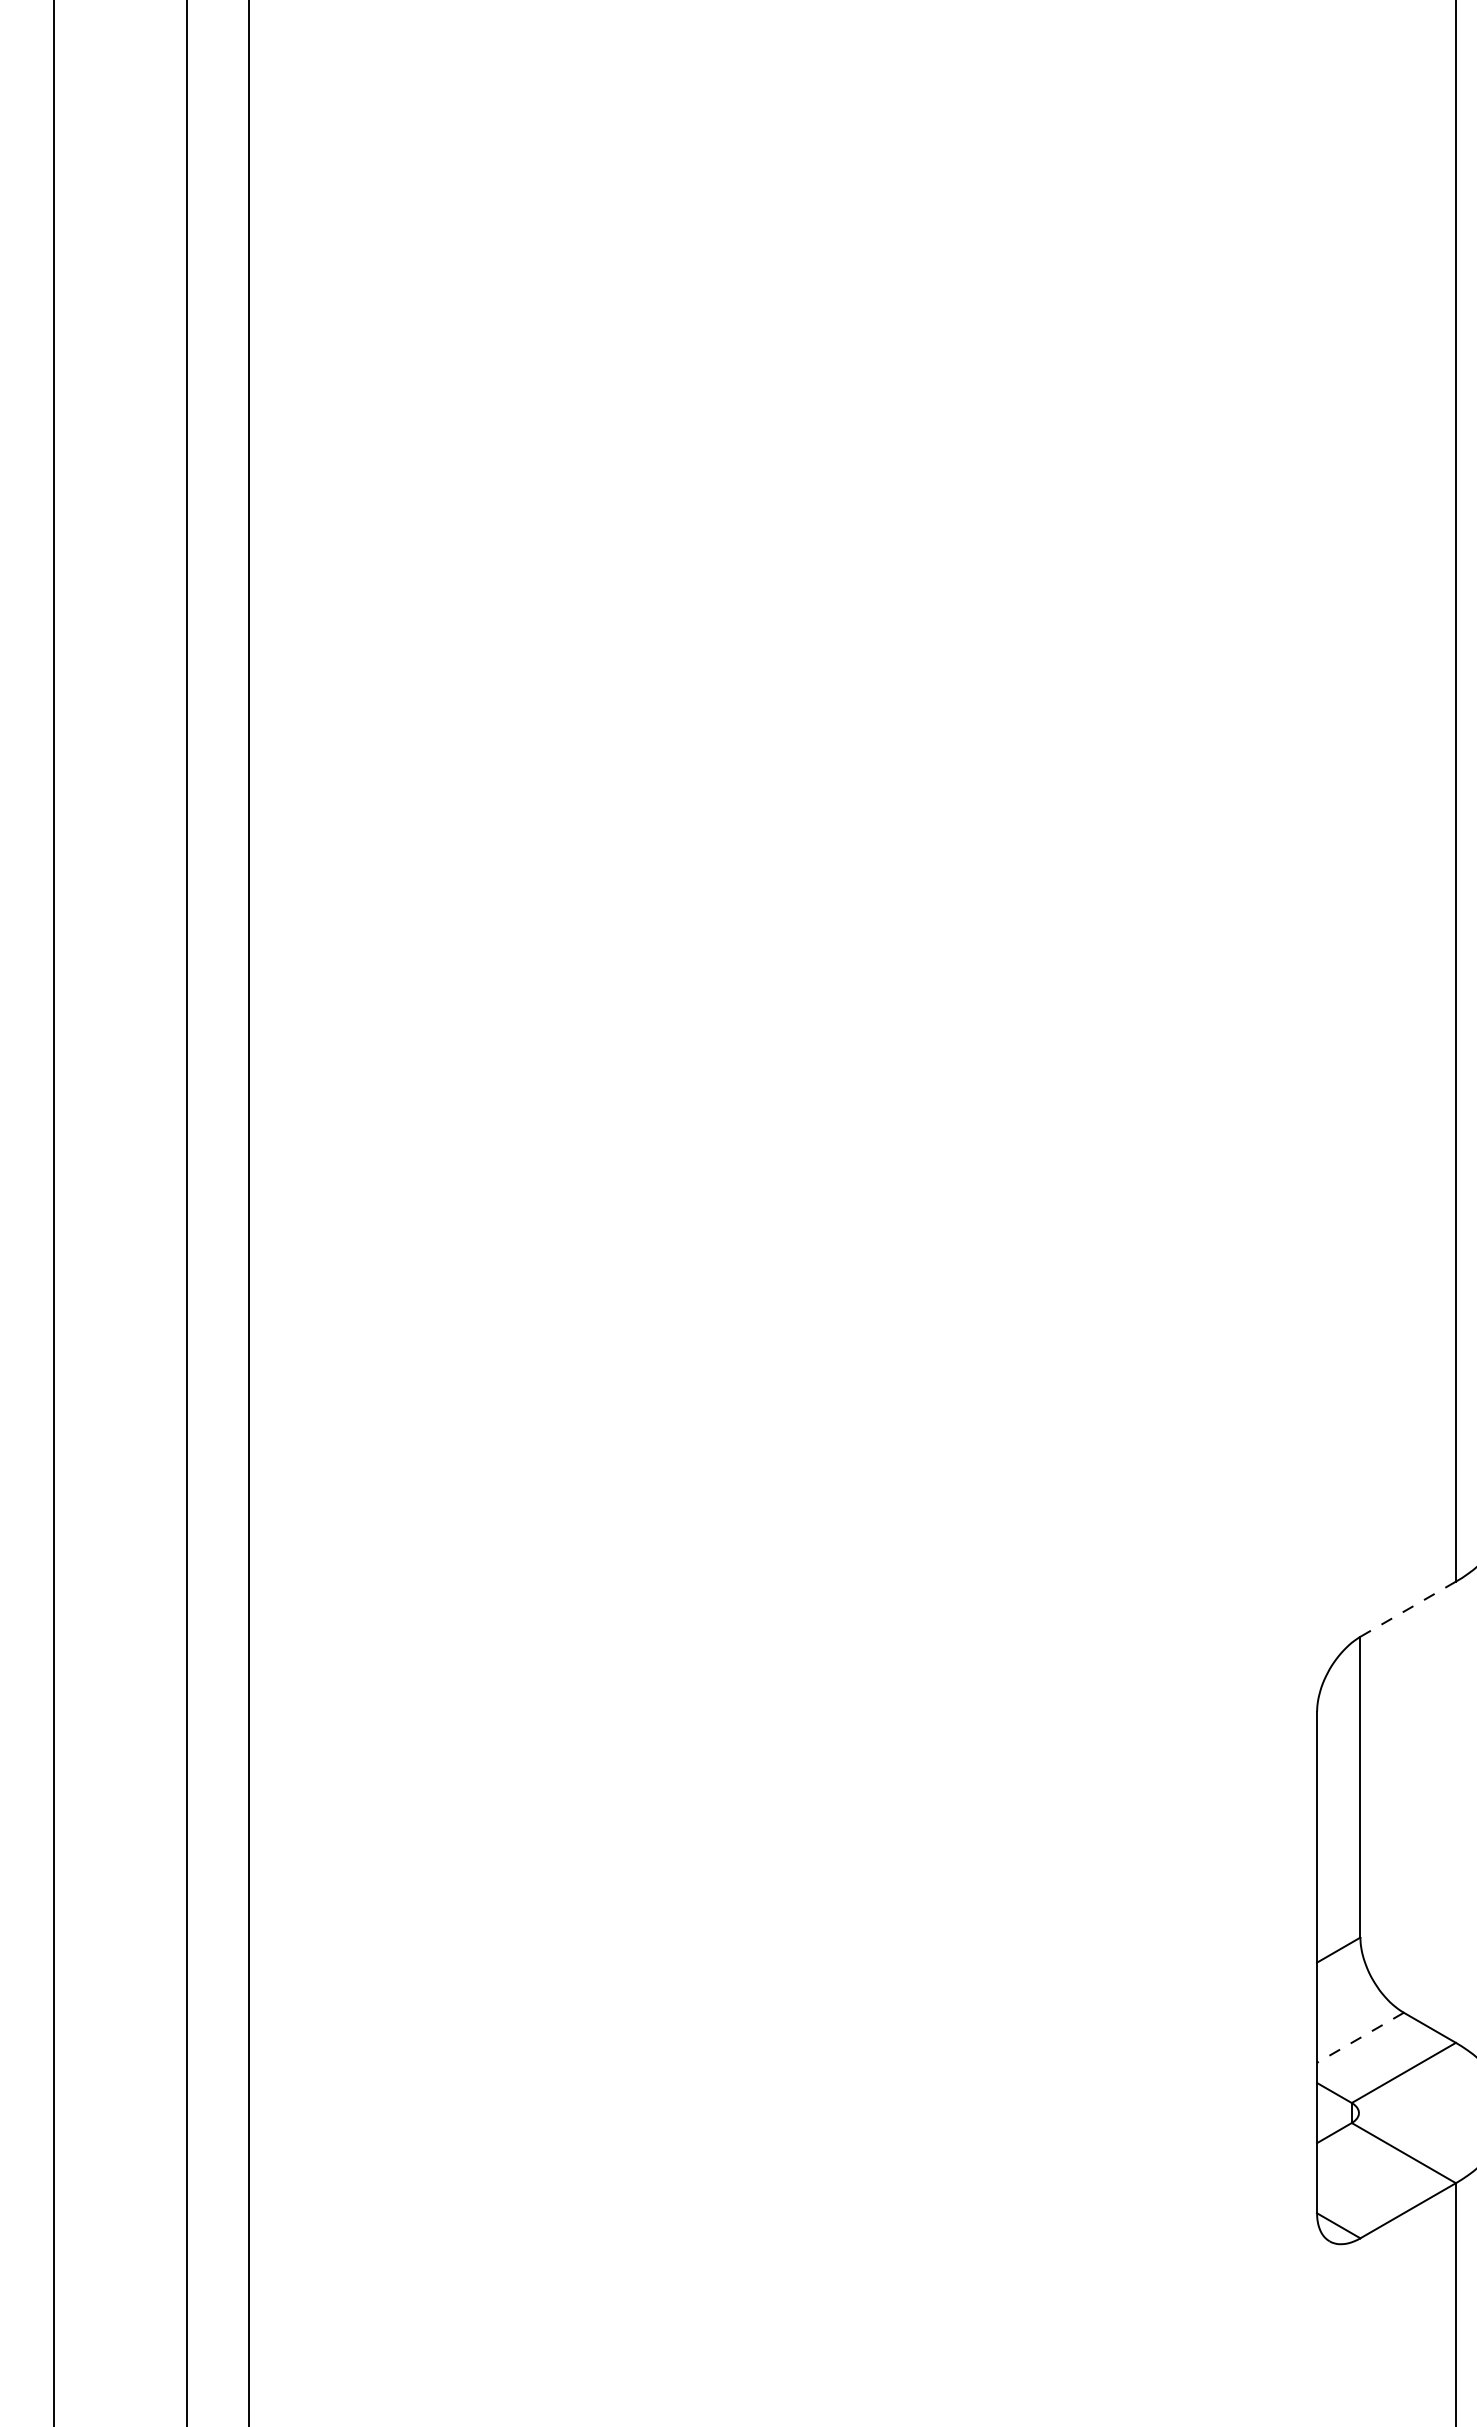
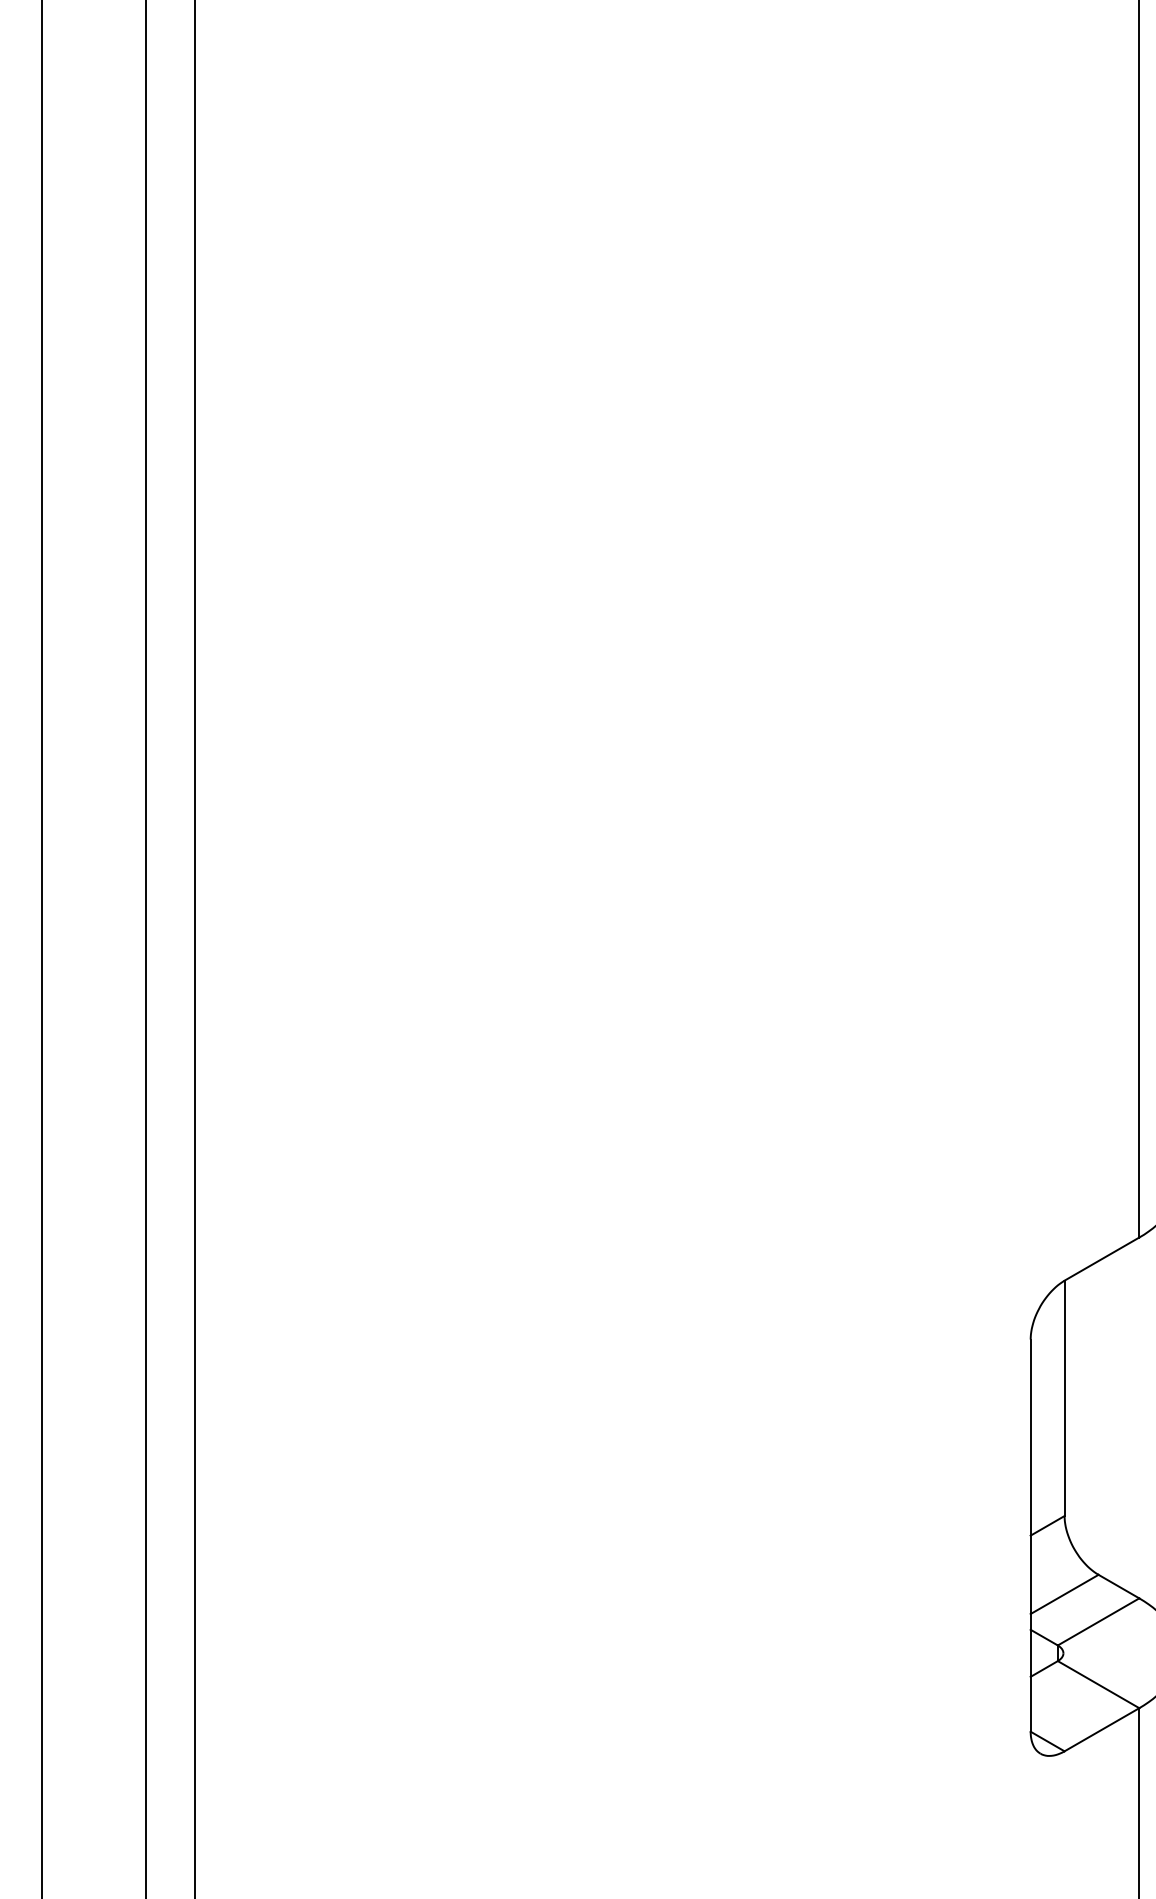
line: (1407, 1609) -> (1101, 1259), dashed -> solid
line: (1360, 2038) -> (1064, 1594), dashed -> solid

